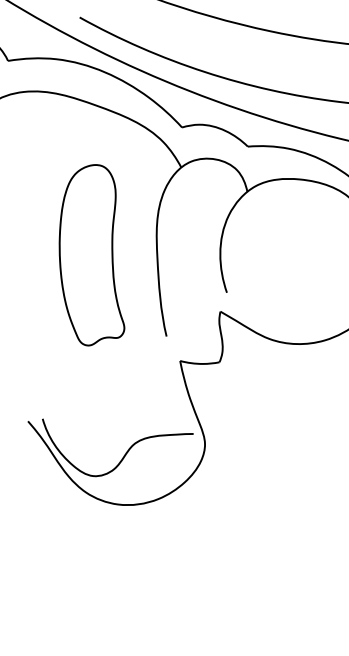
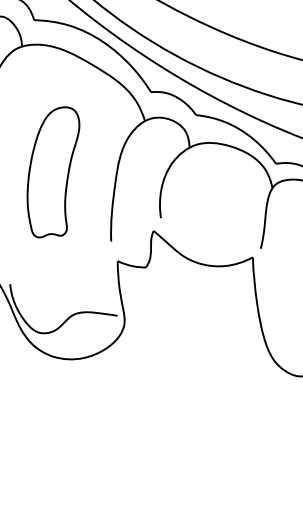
part: (92, 255) -> (53, 172), moved

